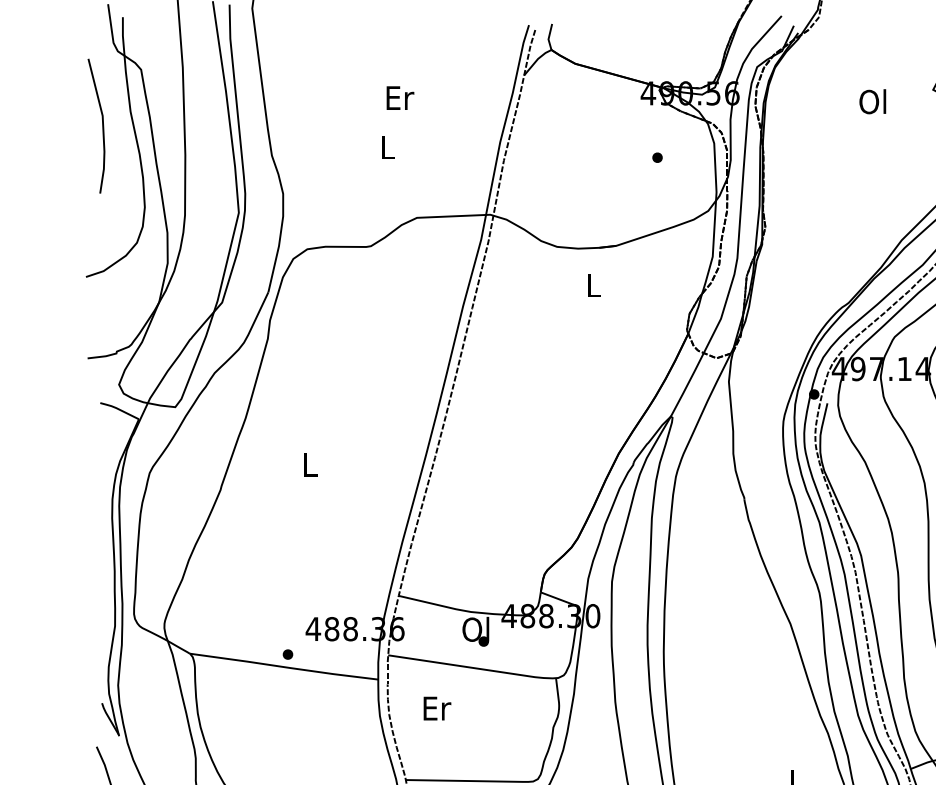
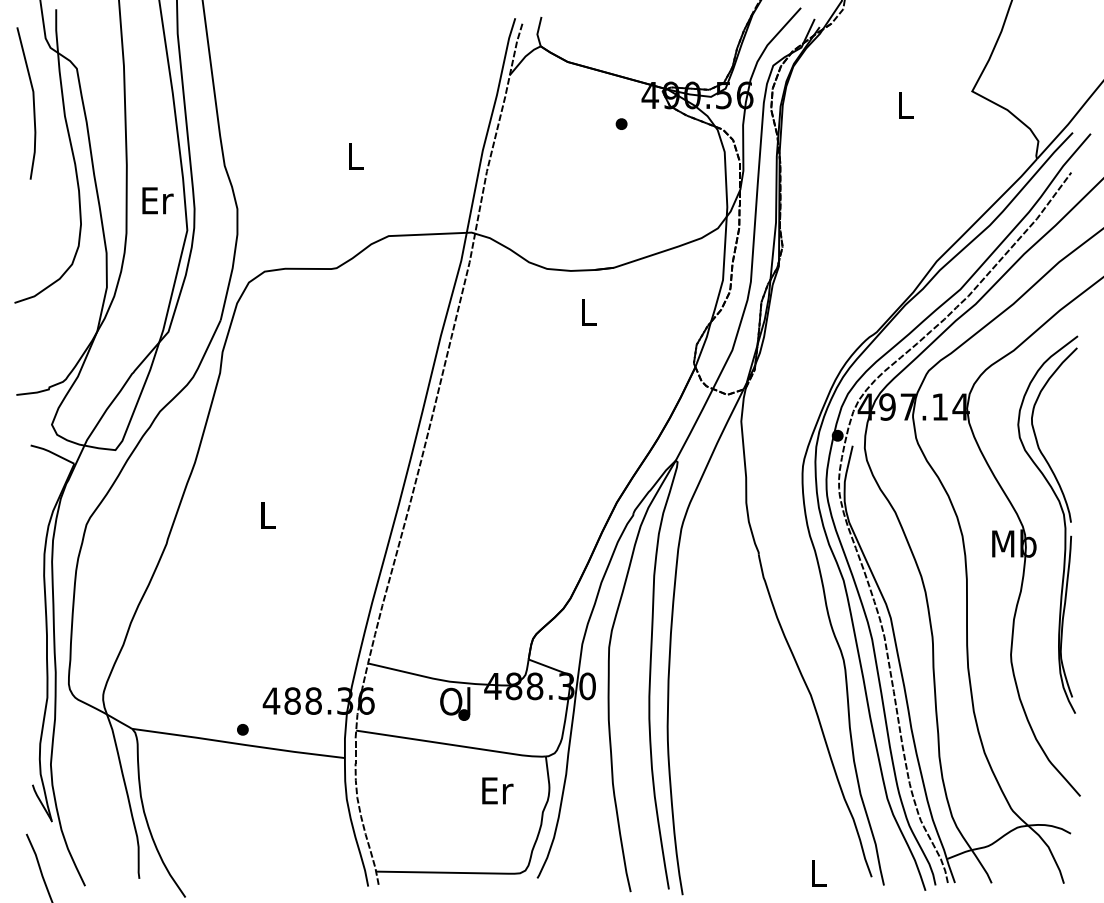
text: (400, 97) -> (157, 200), moved
text: (872, 101) -> (903, 104), Ol -> L
line: (101, 123) -> (32, 100), moved
part: (657, 157) -> (621, 123), moved
text: (437, 708) -> (497, 790), moved

